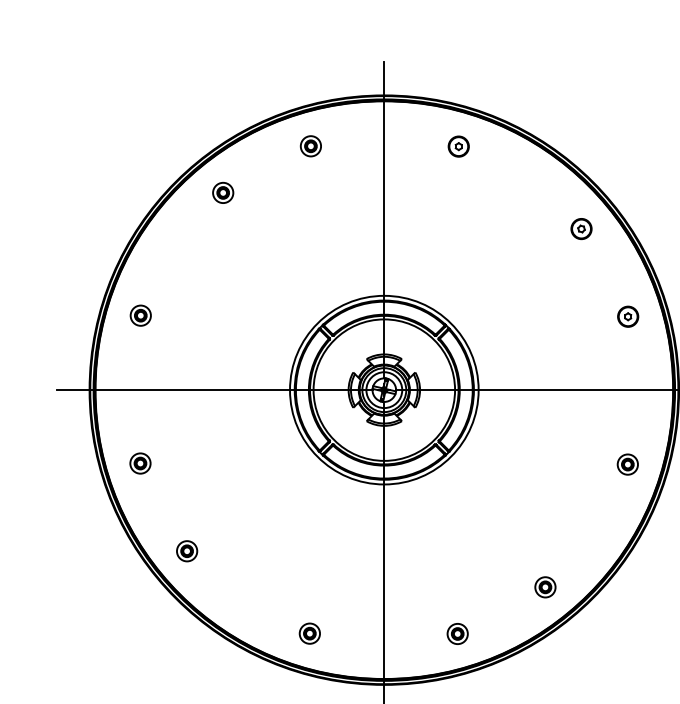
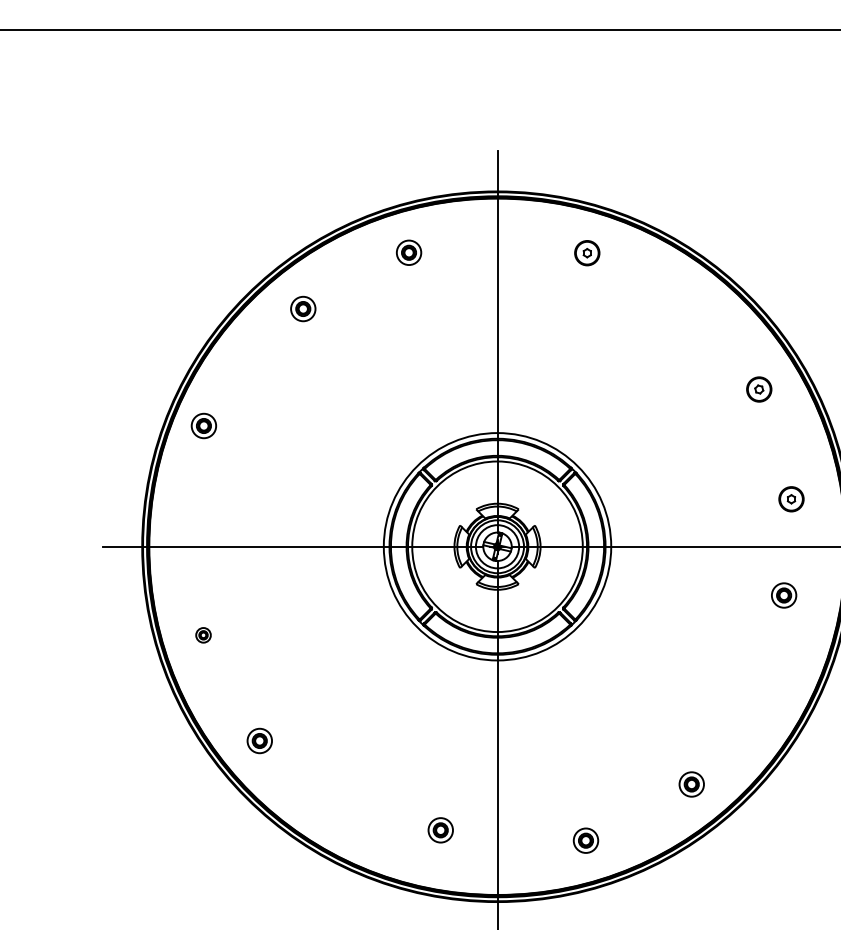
part: (581, 229) -> (759, 389), moved
part: (140, 315) -> (203, 425), moved
part: (628, 316) -> (791, 499), moved
part: (140, 463) -> (203, 635), size x0.6
part: (628, 464) -> (784, 595), moved
part: (309, 633) -> (440, 830), moved

